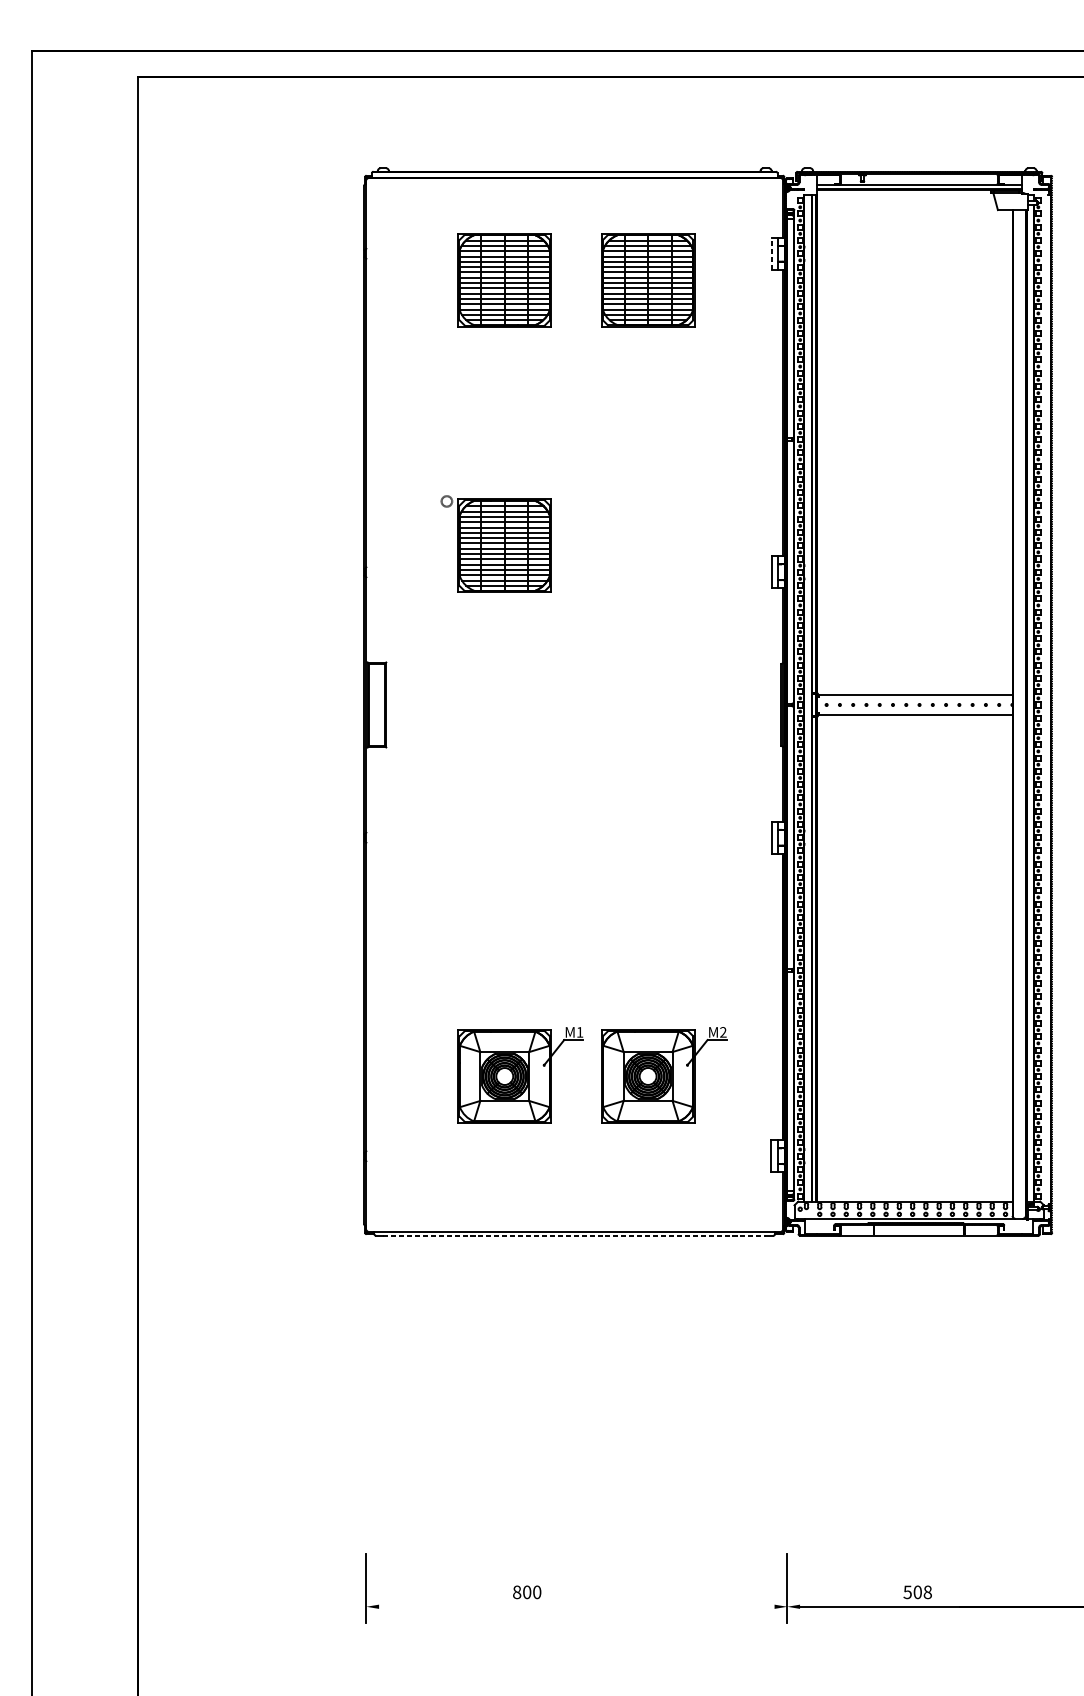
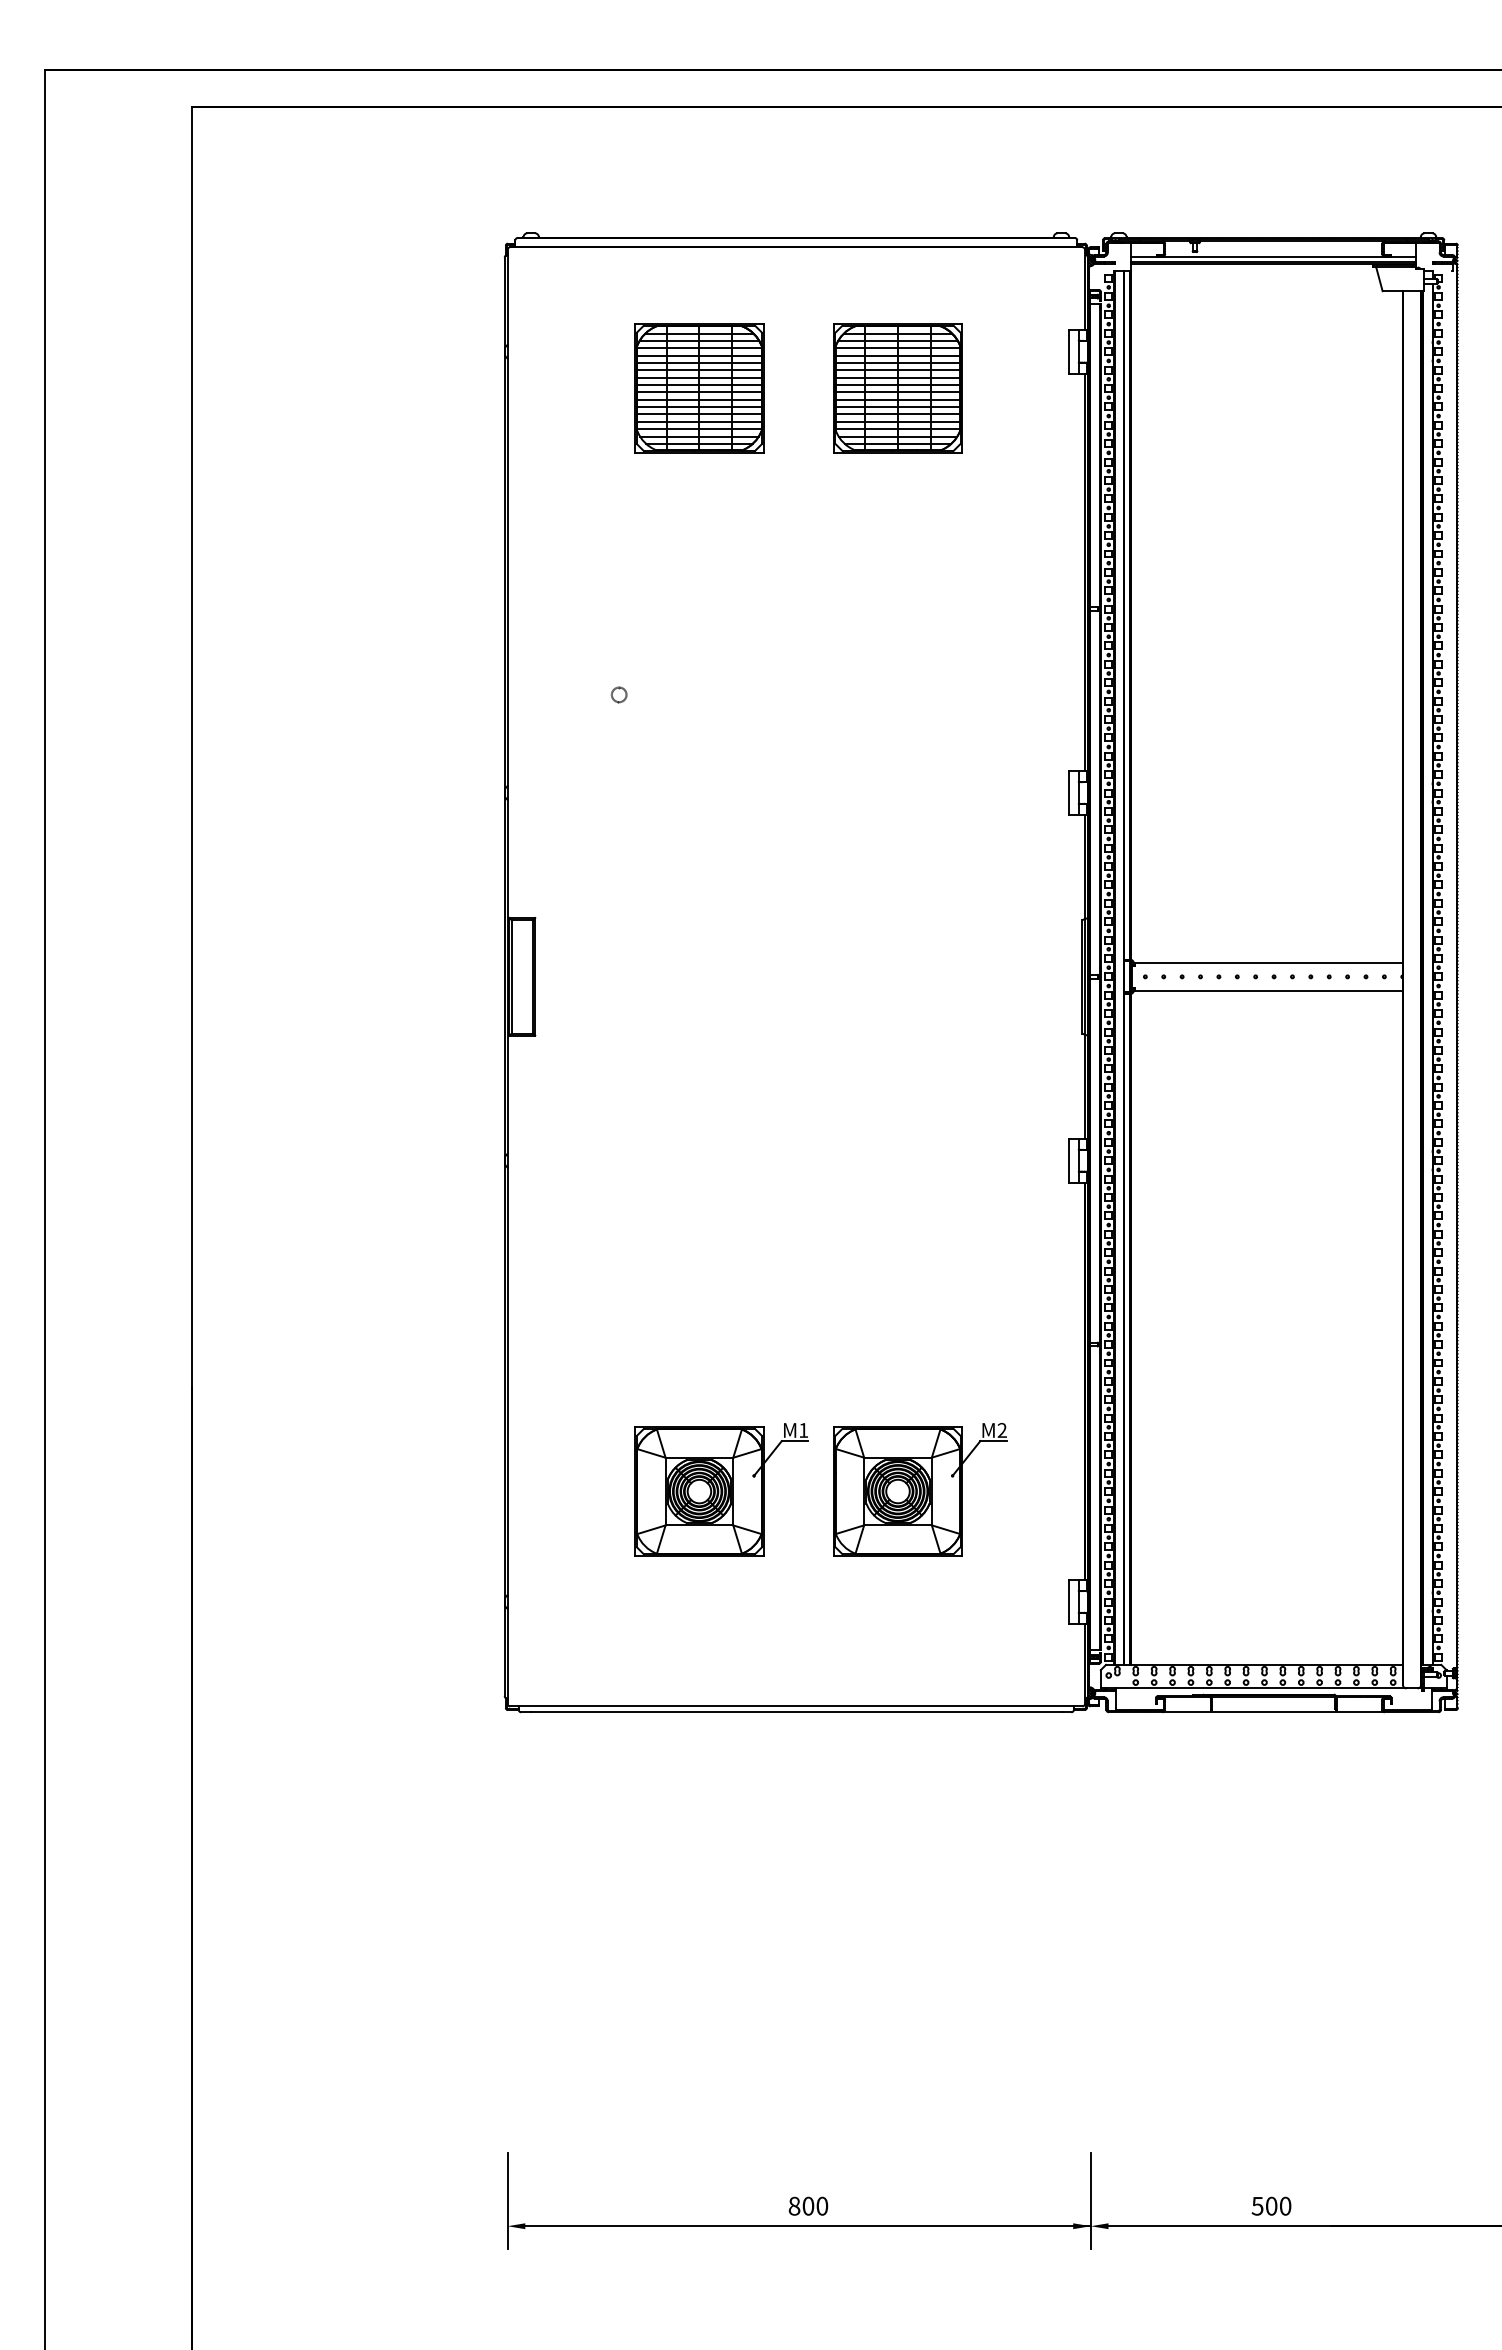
line: (771, 253) -> (1068, 351), dashed -> solid
part: (504, 545) -> (699, 756), removed
line: (574, 1235) -> (796, 1712), dashed -> solid
text: (527, 1591) -> (808, 2205), moved
text: (927, 1592) -> (1285, 2206), 508 -> 500
line: (582, 1606) -> (807, 2226), added

